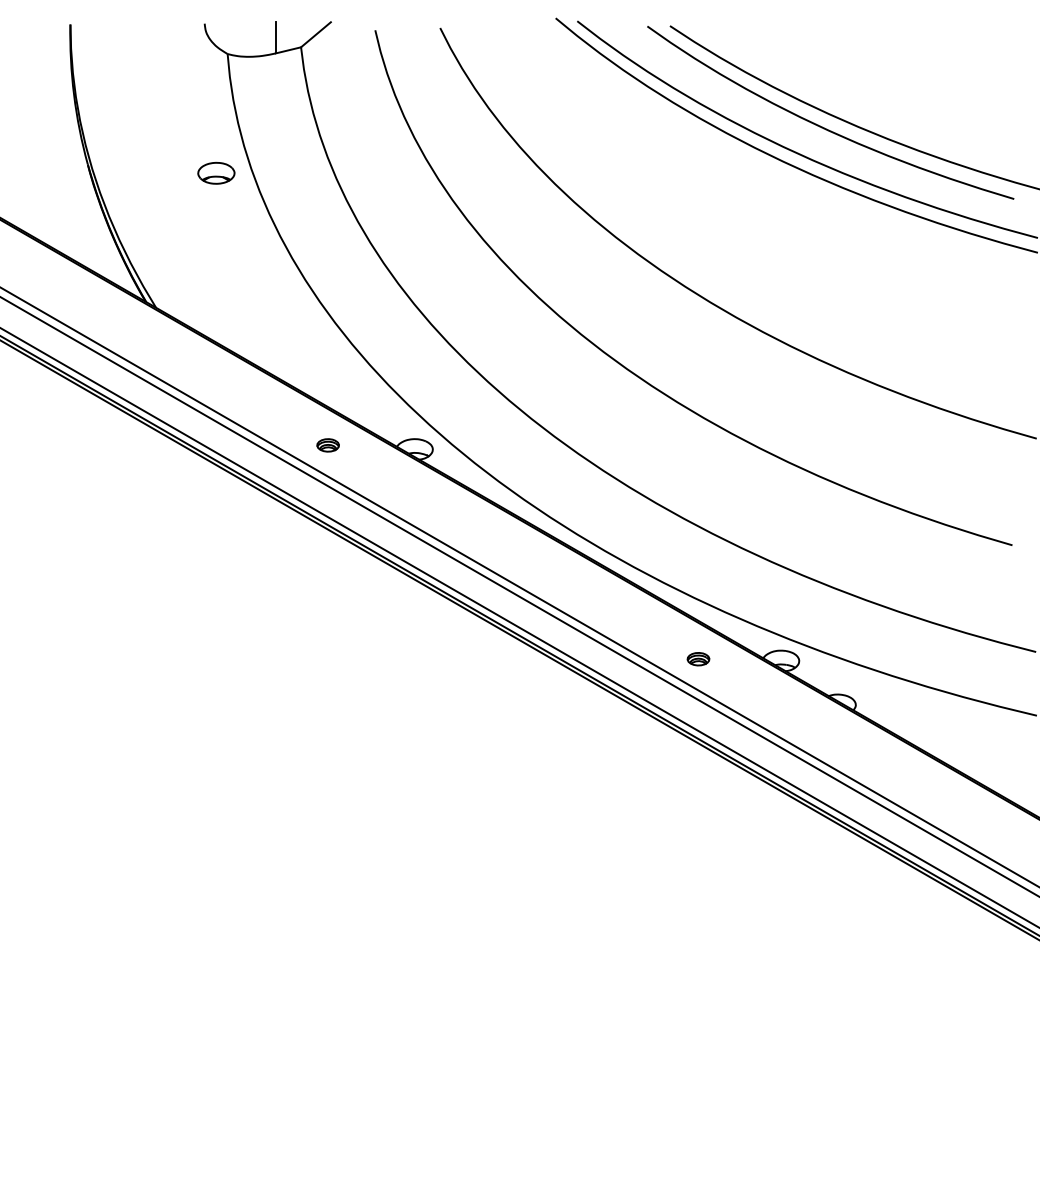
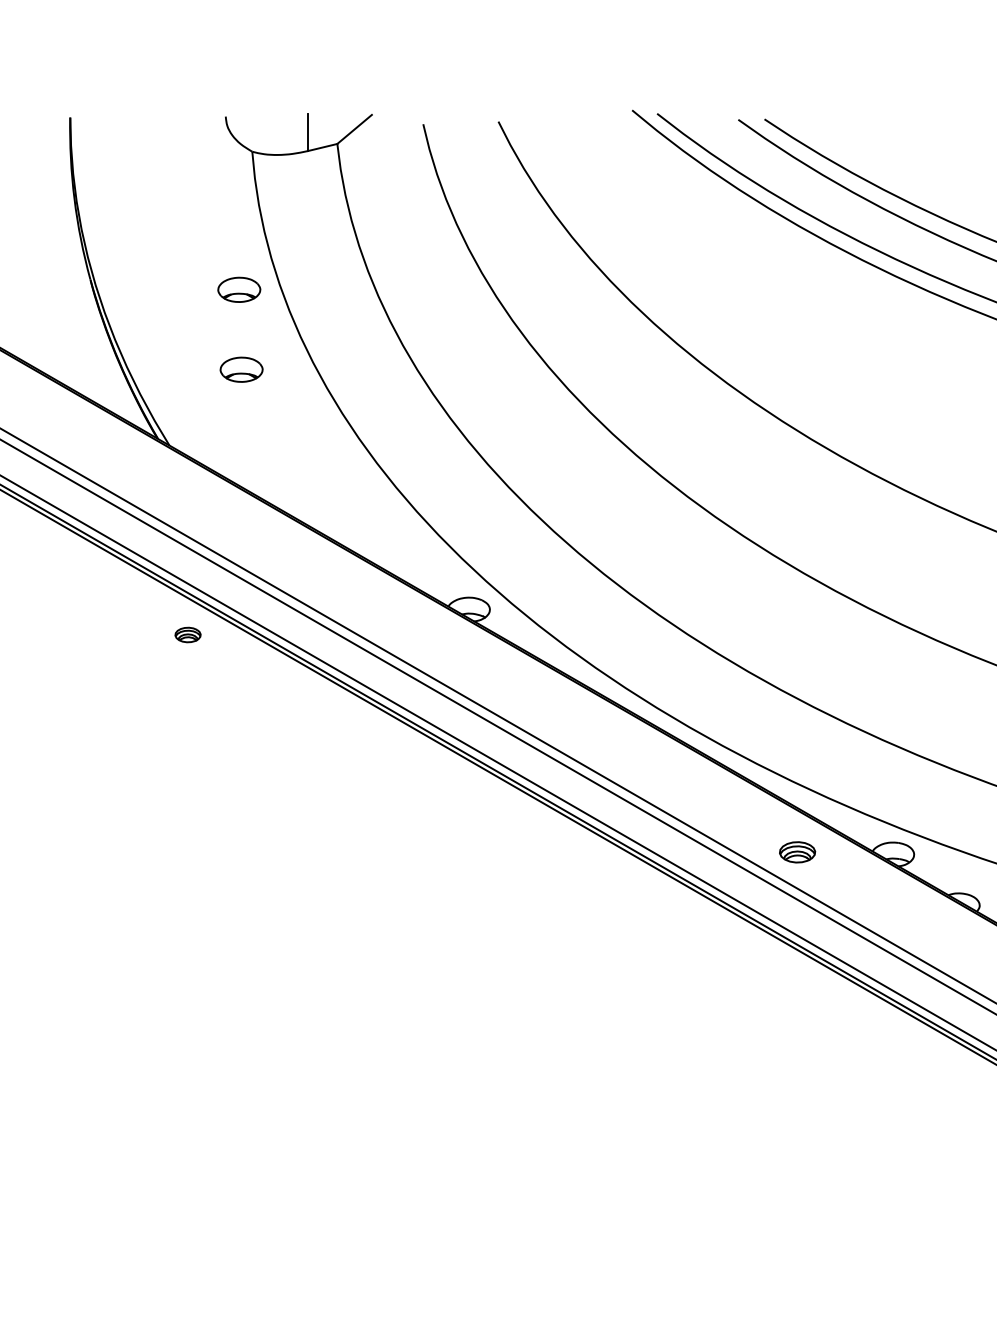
part: (218, 241) -> (241, 368), added
part: (327, 445) -> (187, 635), moved
part: (698, 659) -> (797, 852), size x1.4

